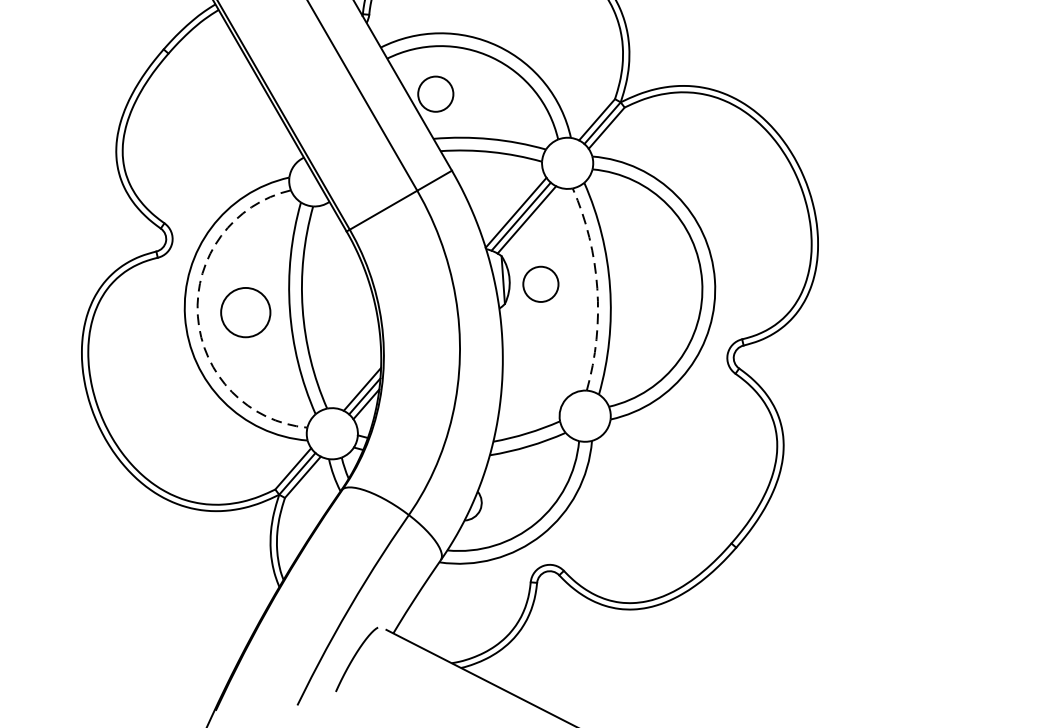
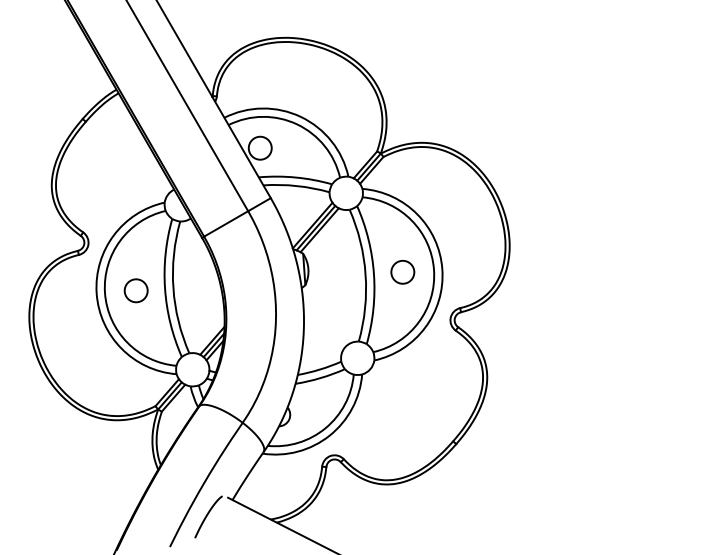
circle: (540, 283) -> (402, 271), moved
arc: (597, 287) -> (365, 274), dashed -> solid
circle: (244, 312) -> (135, 290), size x0.71
arc: (198, 315) -> (105, 292), dashed -> solid

